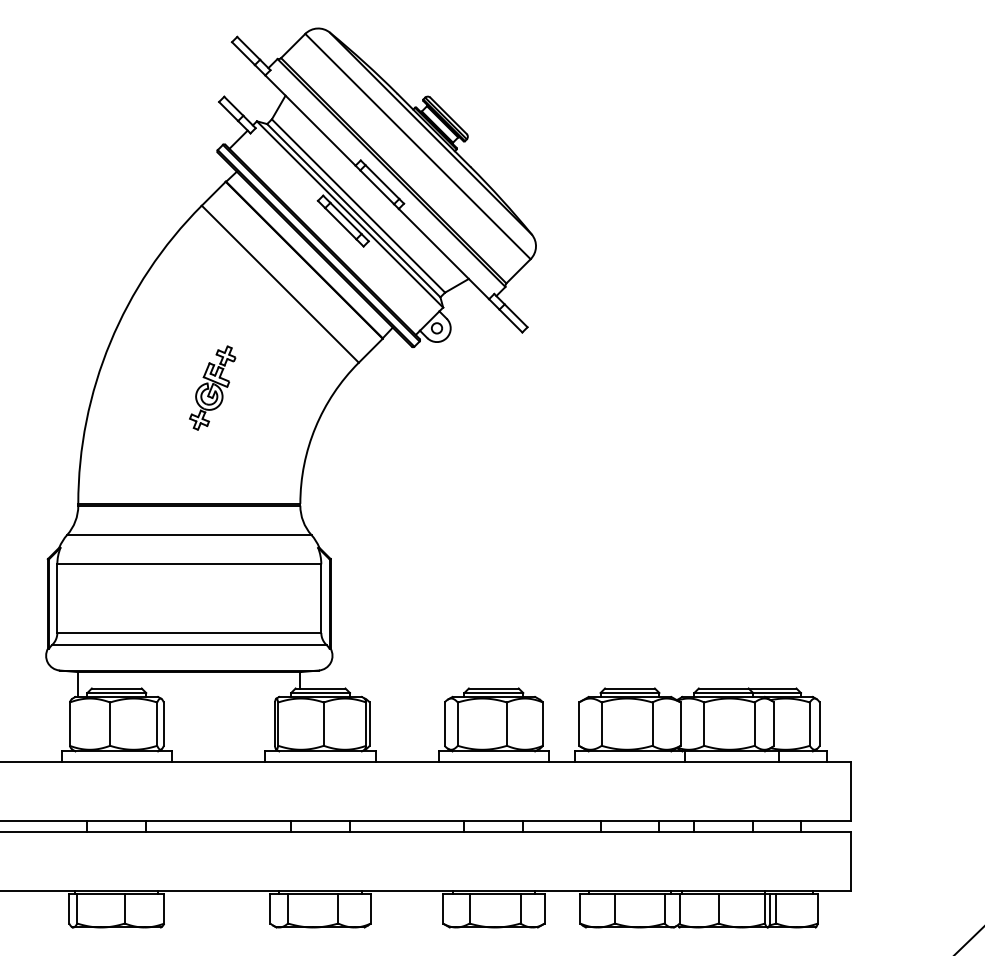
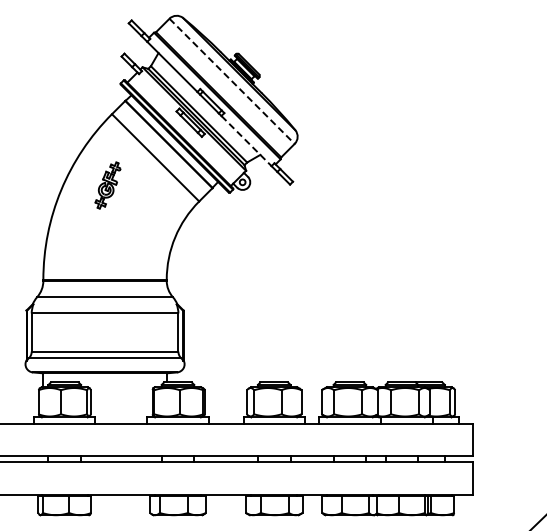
line: (418, 146) -> (232, 81), solid -> dashed
line: (443, 254) -> (246, 141), solid -> dashed
part: (211, 388) -> (107, 185), moved

